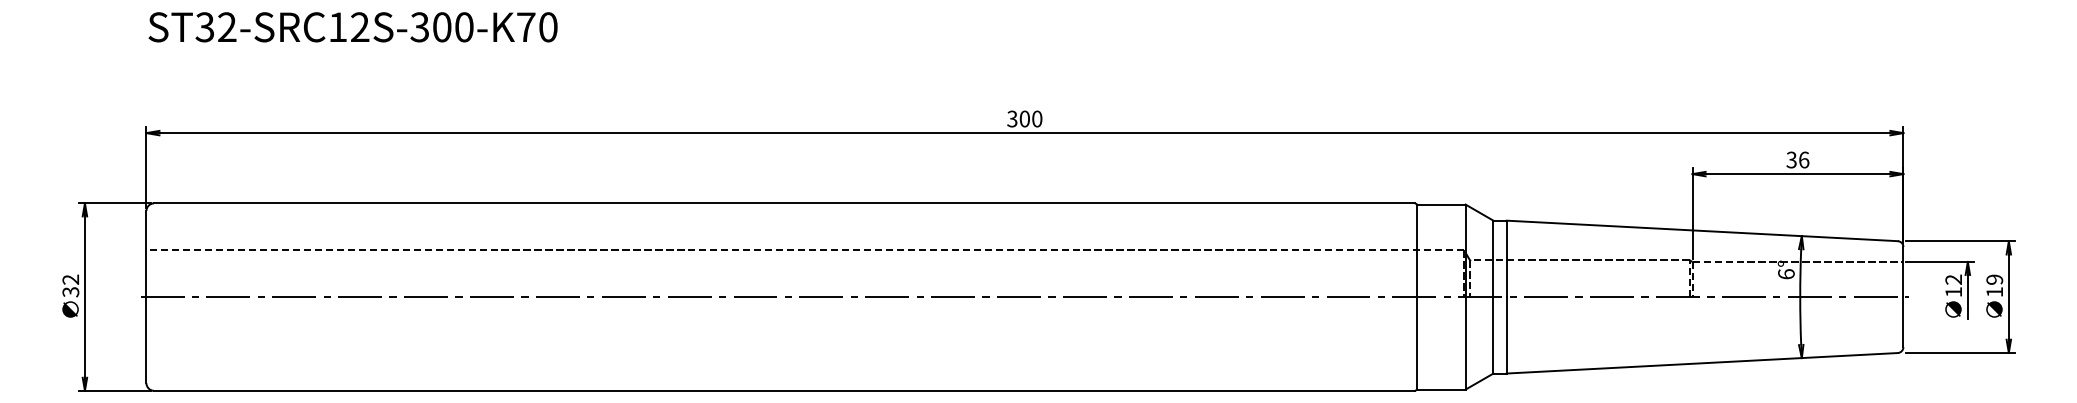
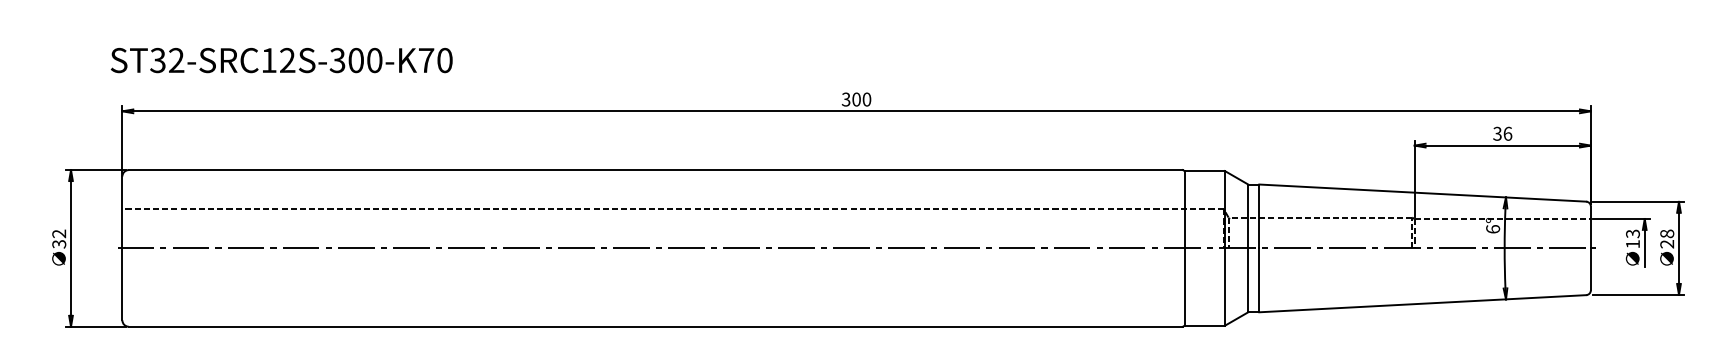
text: (352, 27) -> (281, 60), moved
text: (1954, 279) -> (1633, 233), 12 -> 13
text: (1994, 285) -> (1667, 238), 19 -> 28

